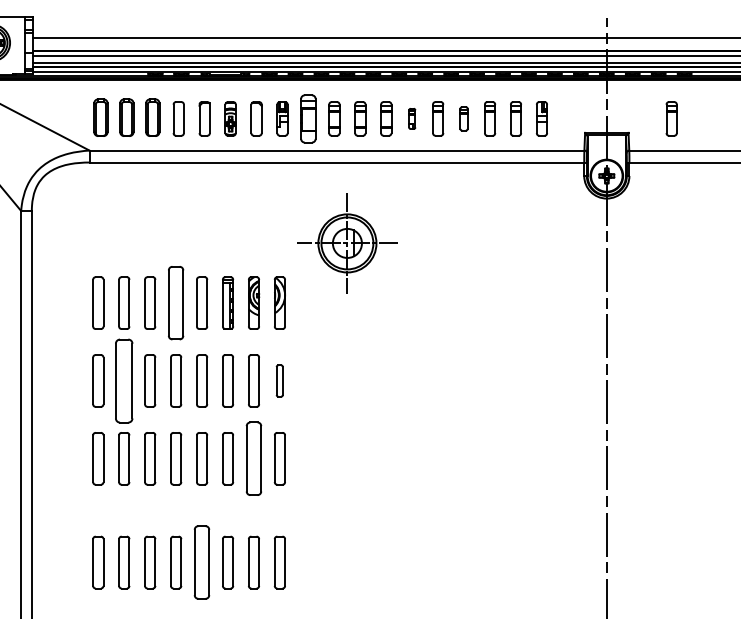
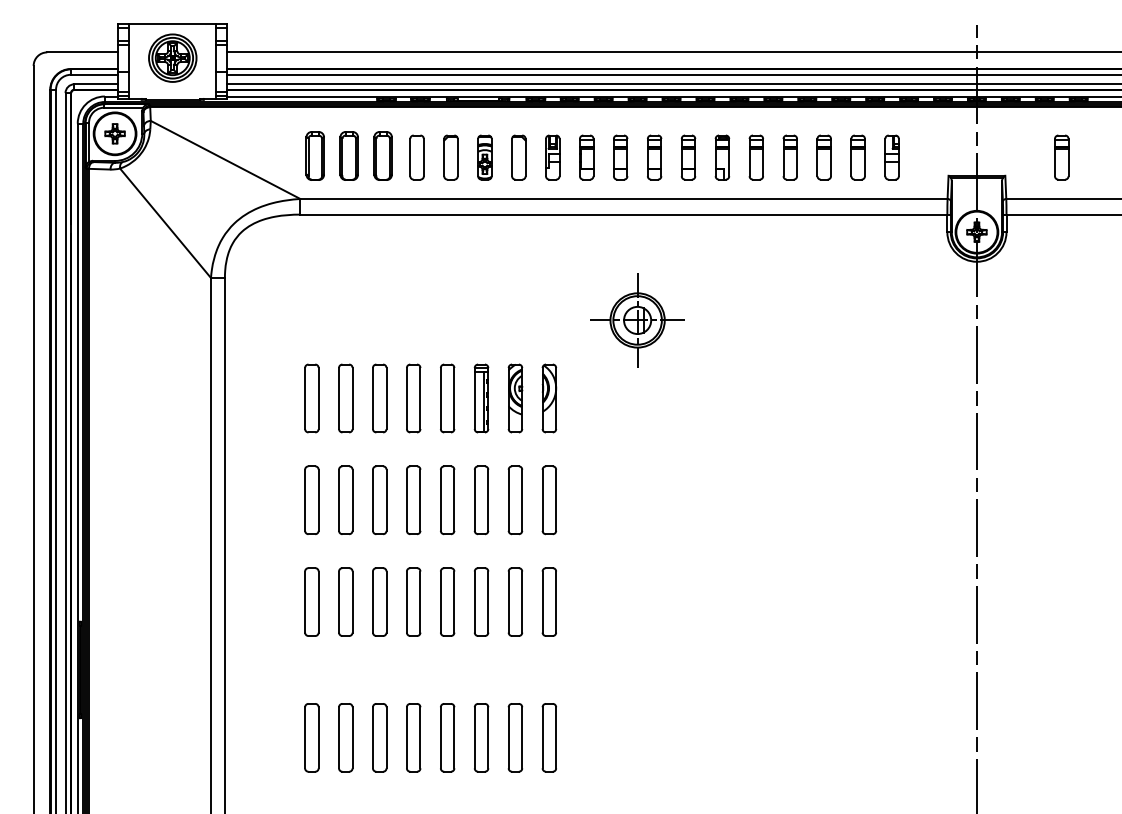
part: (308, 118) -> (586, 157), size x0.71
part: (412, 118) -> (722, 157), size x1.67
part: (463, 118) -> (789, 157), size x1.43
part: (347, 243) -> (637, 320), size x0.71
part: (176, 303) -> (413, 398), size x0.71
part: (124, 380) -> (345, 499), size x0.62
part: (279, 381) -> (548, 500), size x1.67
part: (254, 458) -> (515, 601), size x0.71
part: (202, 562) -> (447, 737), size x0.71

